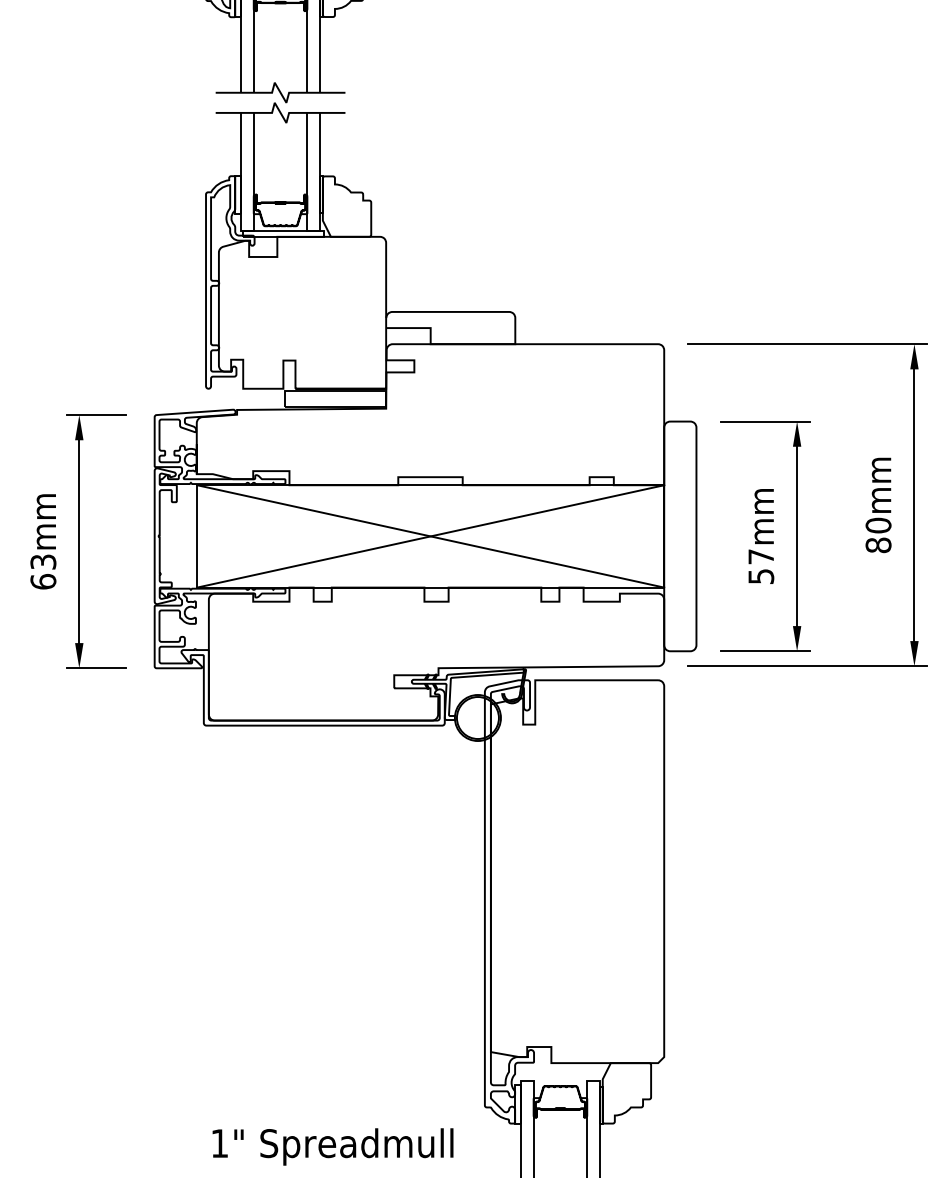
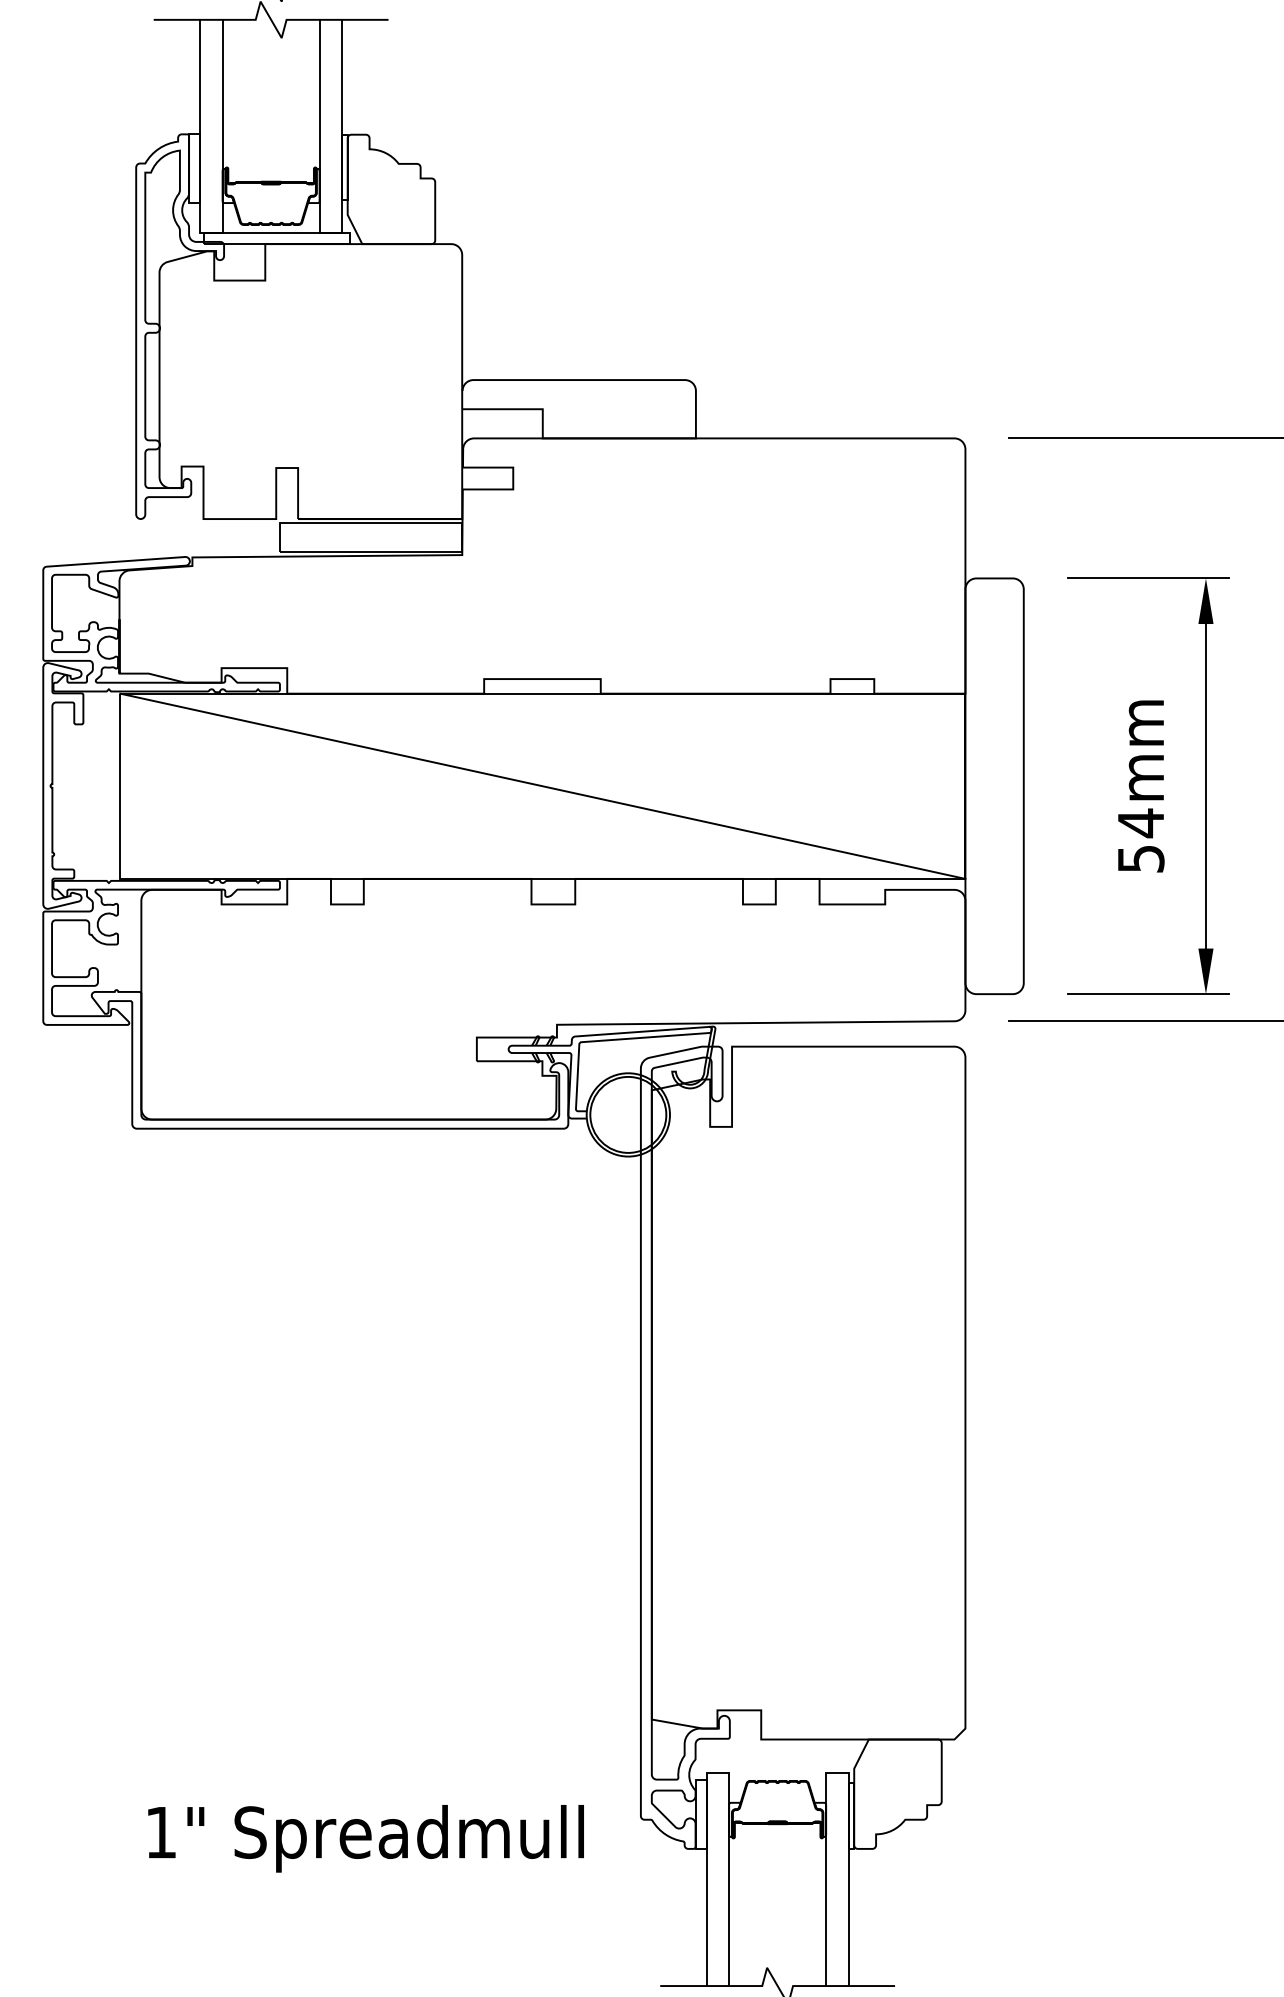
line: (430, 536) -> (542, 786), removed
text: (760, 556) -> (1139, 822), 57mm -> 54mm
text: (332, 1146) -> (365, 1837), moved

